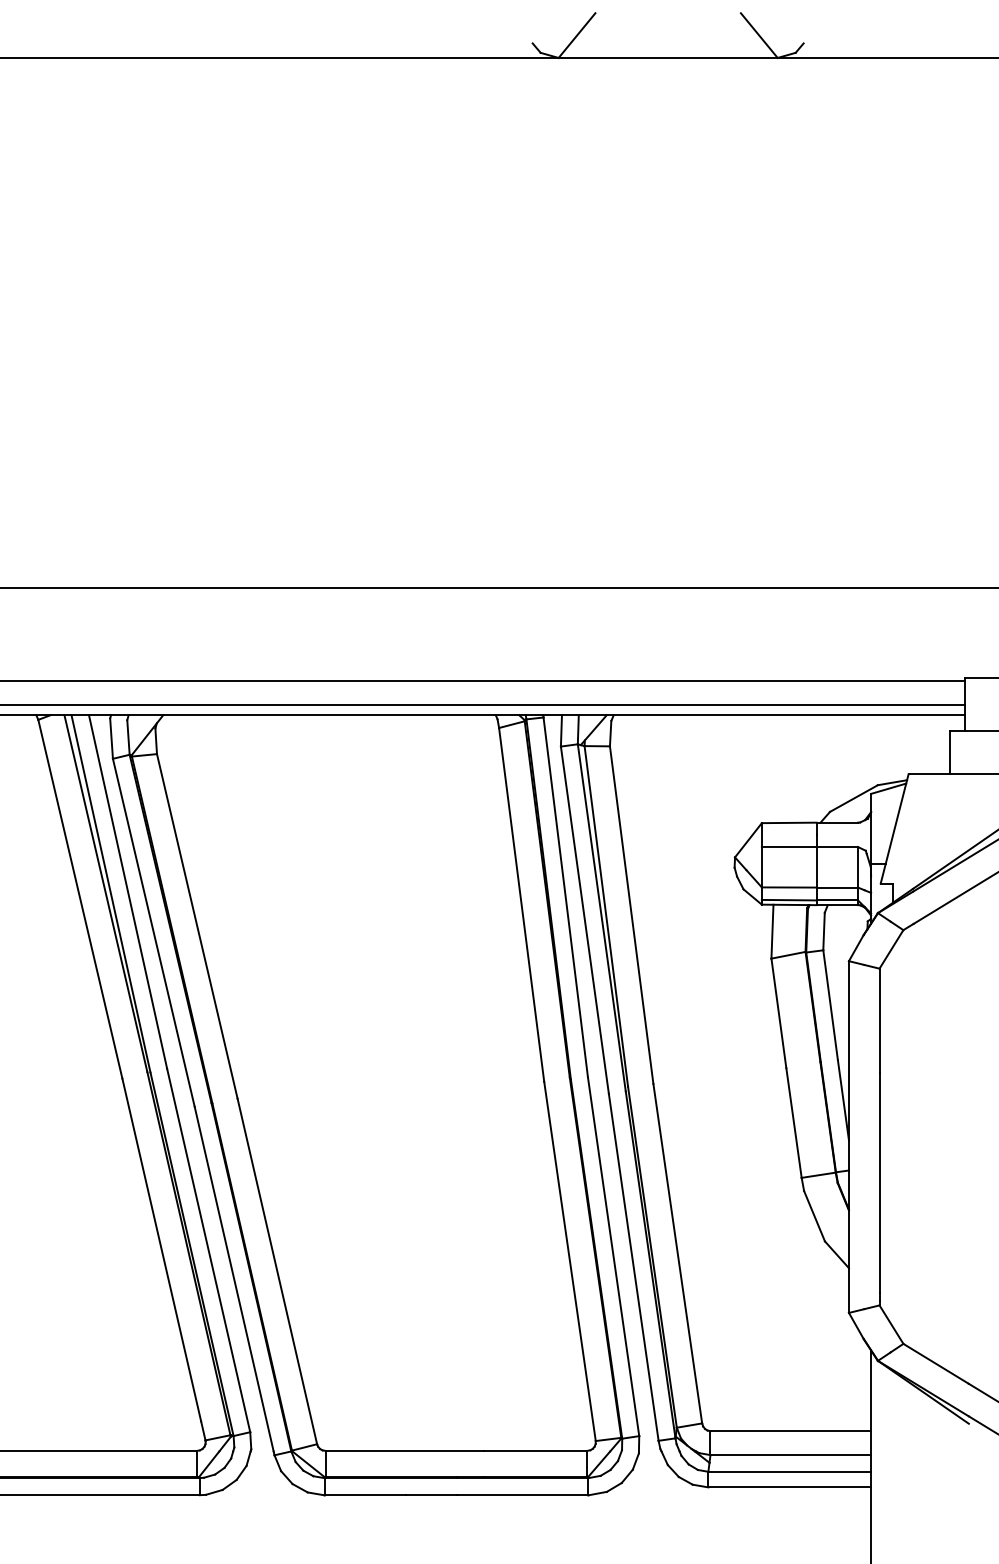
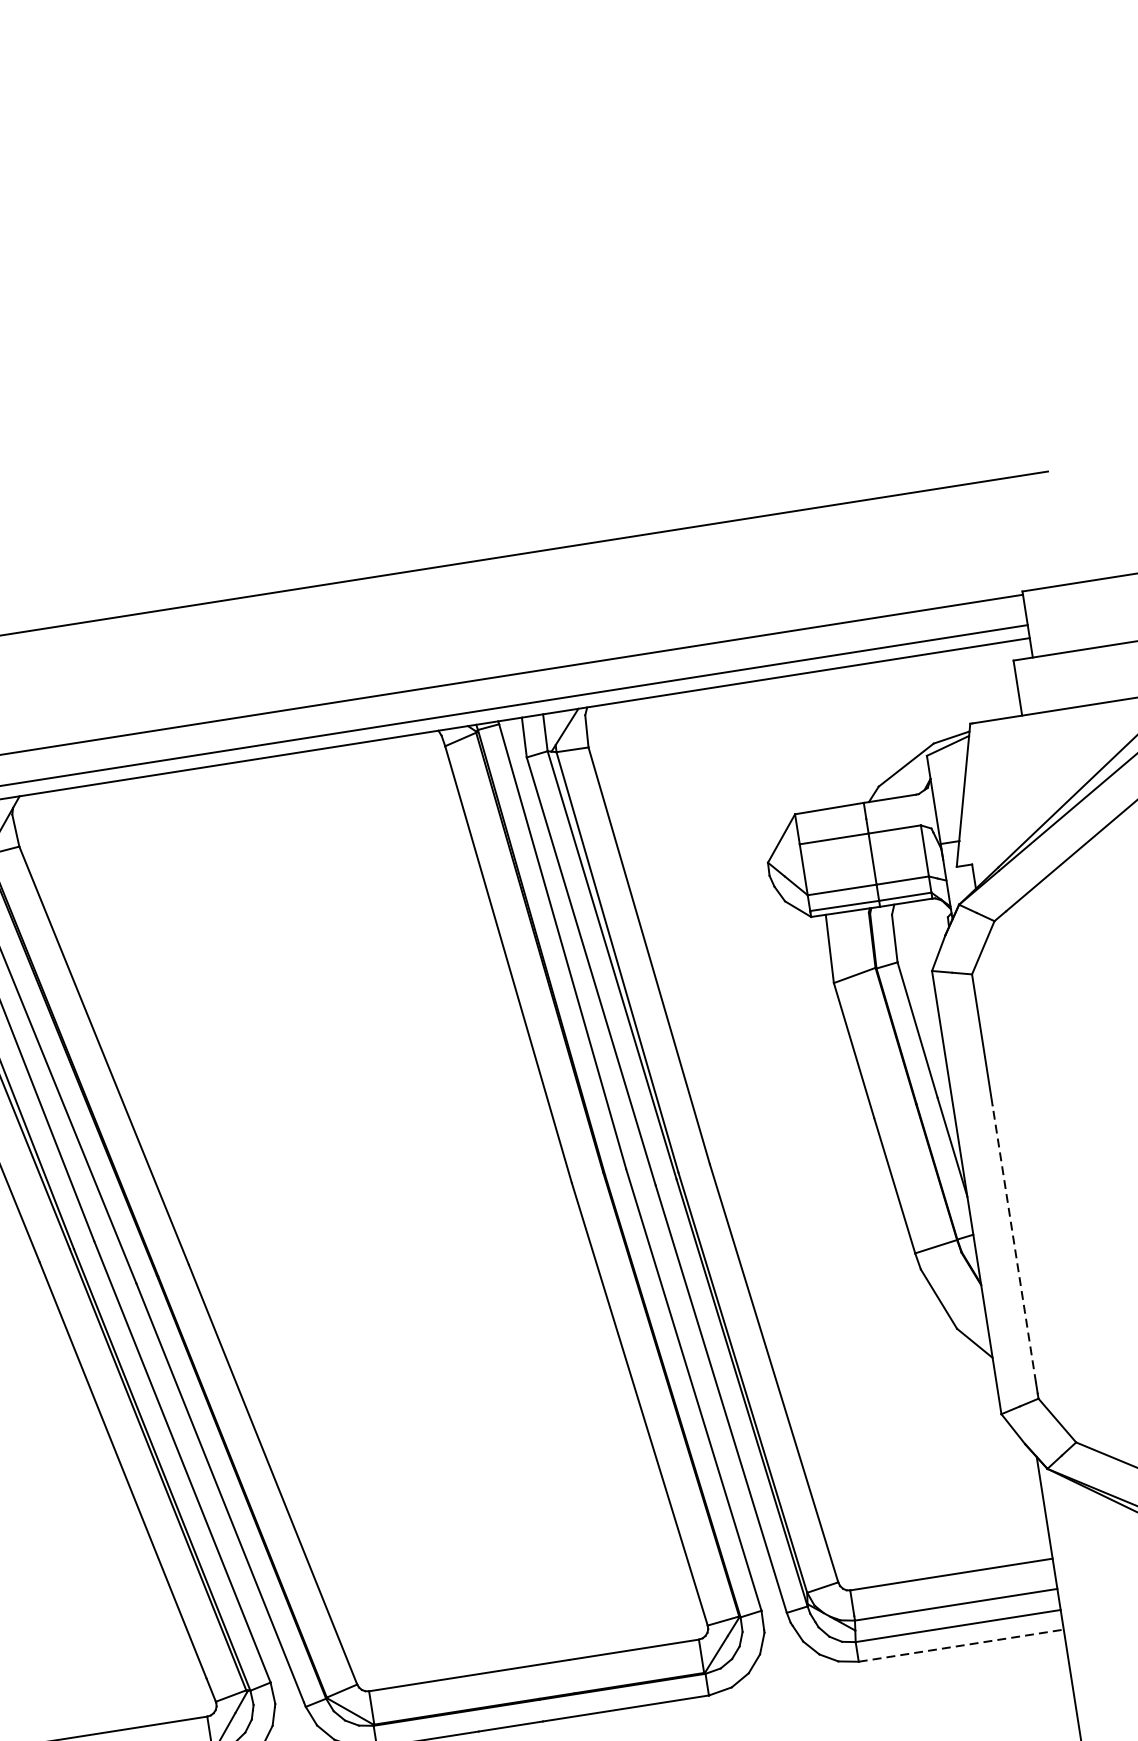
line: (879, 1182) -> (1014, 1243), solid -> dashed
line: (790, 1487) -> (962, 1645), solid -> dashed

